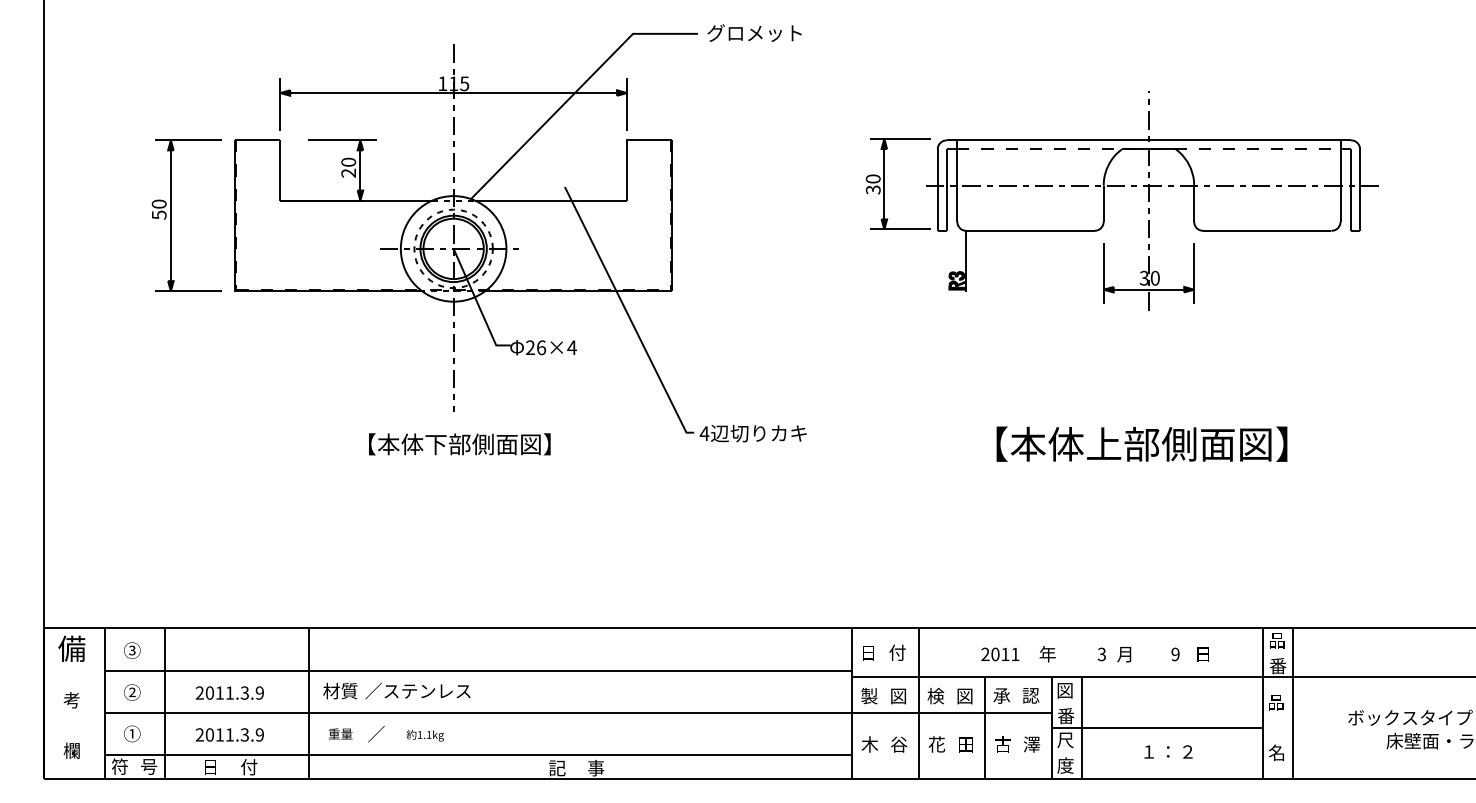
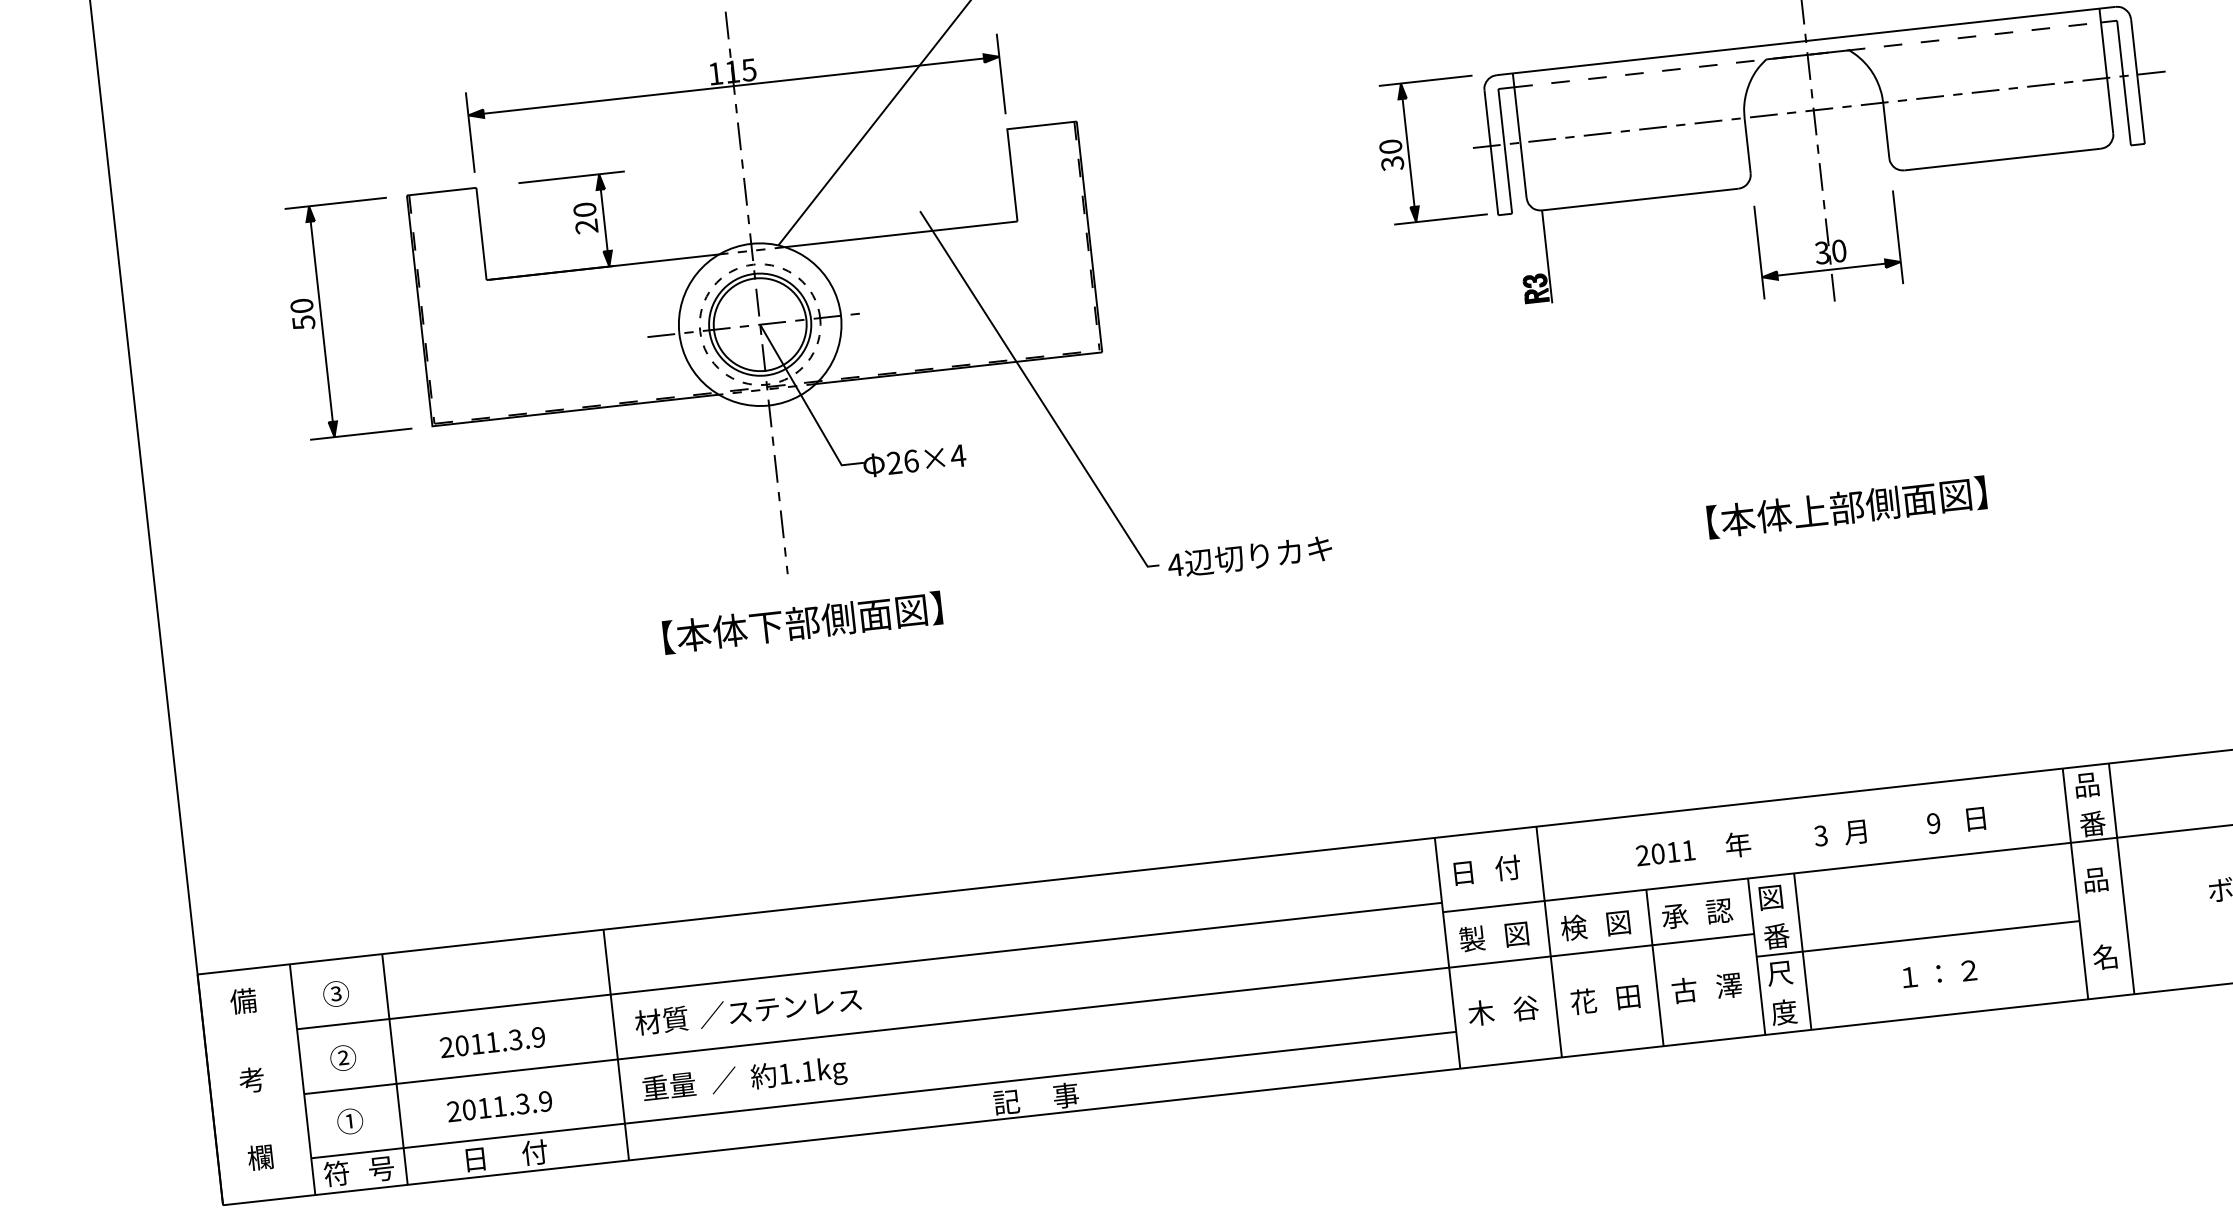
part: (1141, 444) -> (1846, 507), size x0.62
part: (71, 648) -> (242, 1000), size x0.62
part: (340, 733) -> (668, 1085), size x1.43
part: (425, 735) -> (799, 1074), size x1.67

